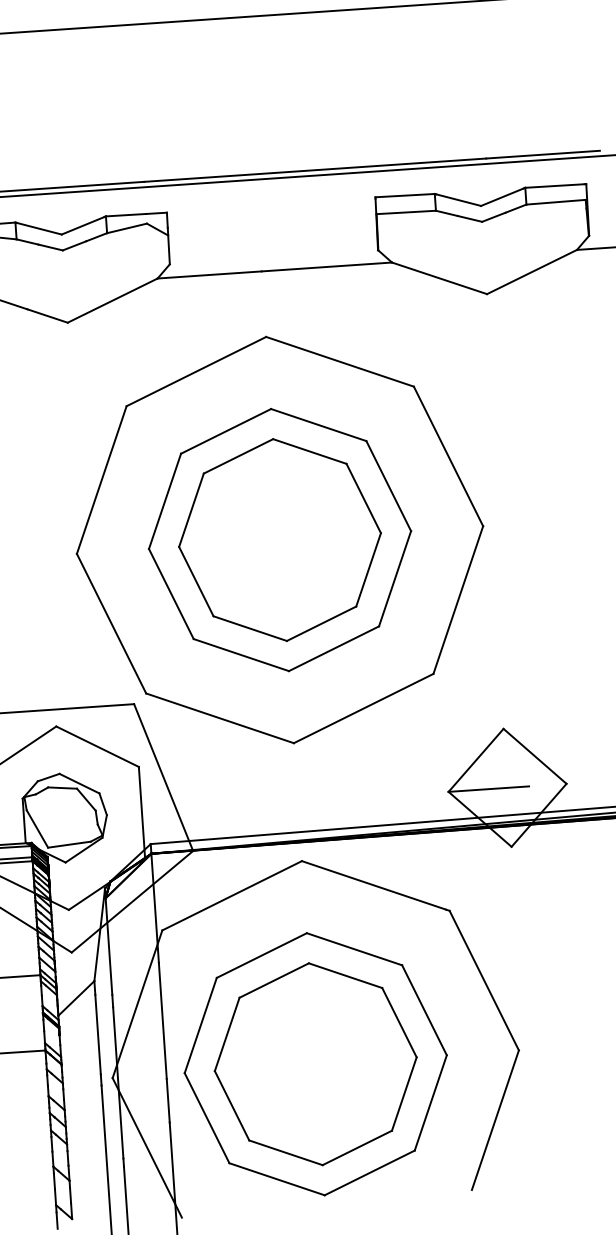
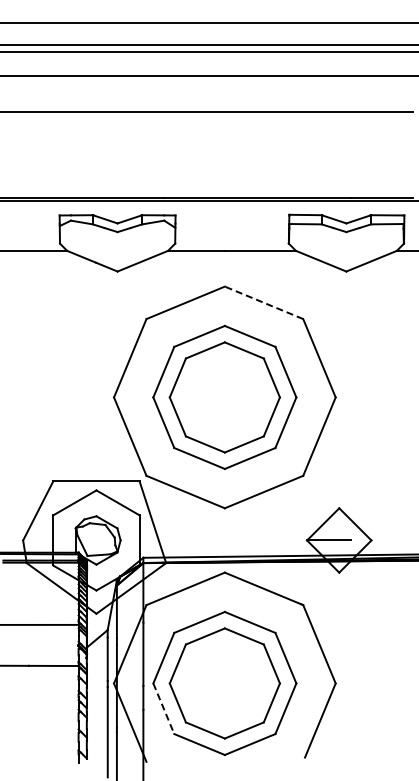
line: (338, 361) -> (263, 302), solid -> dashed
line: (208, 1119) -> (164, 709), solid -> dashed

